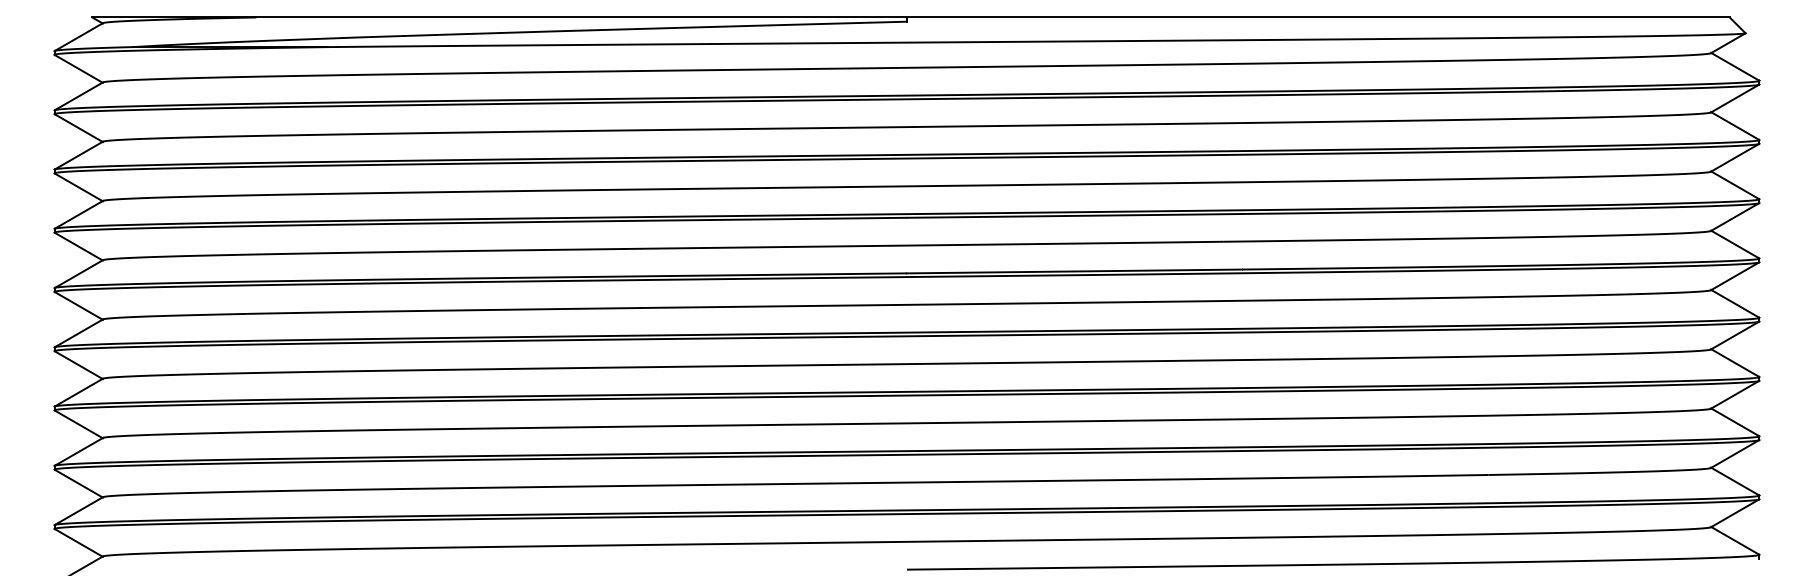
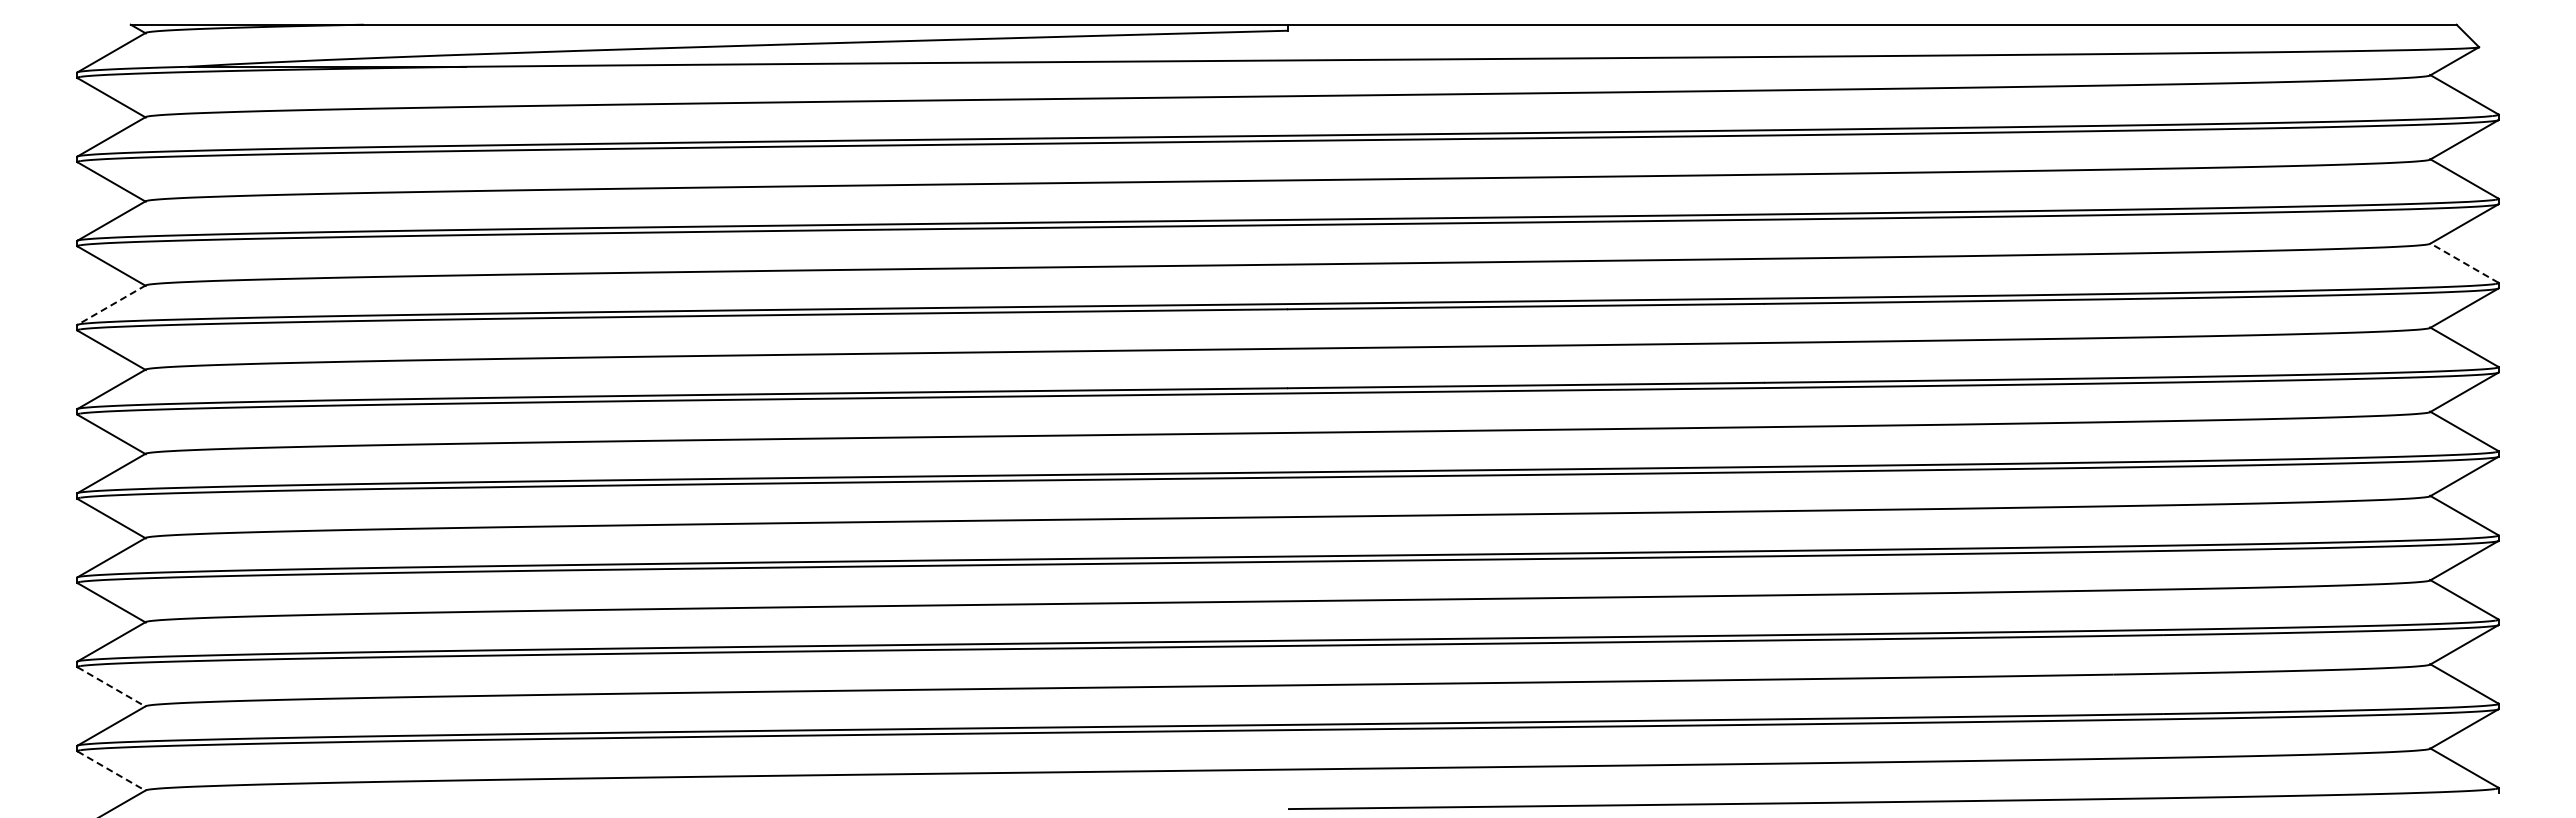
line: (1734, 184) -> (2463, 262), solid -> dashed
line: (78, 215) -> (111, 305), solid -> dashed
line: (79, 484) -> (112, 687), solid -> dashed
line: (79, 543) -> (112, 771), solid -> dashed

